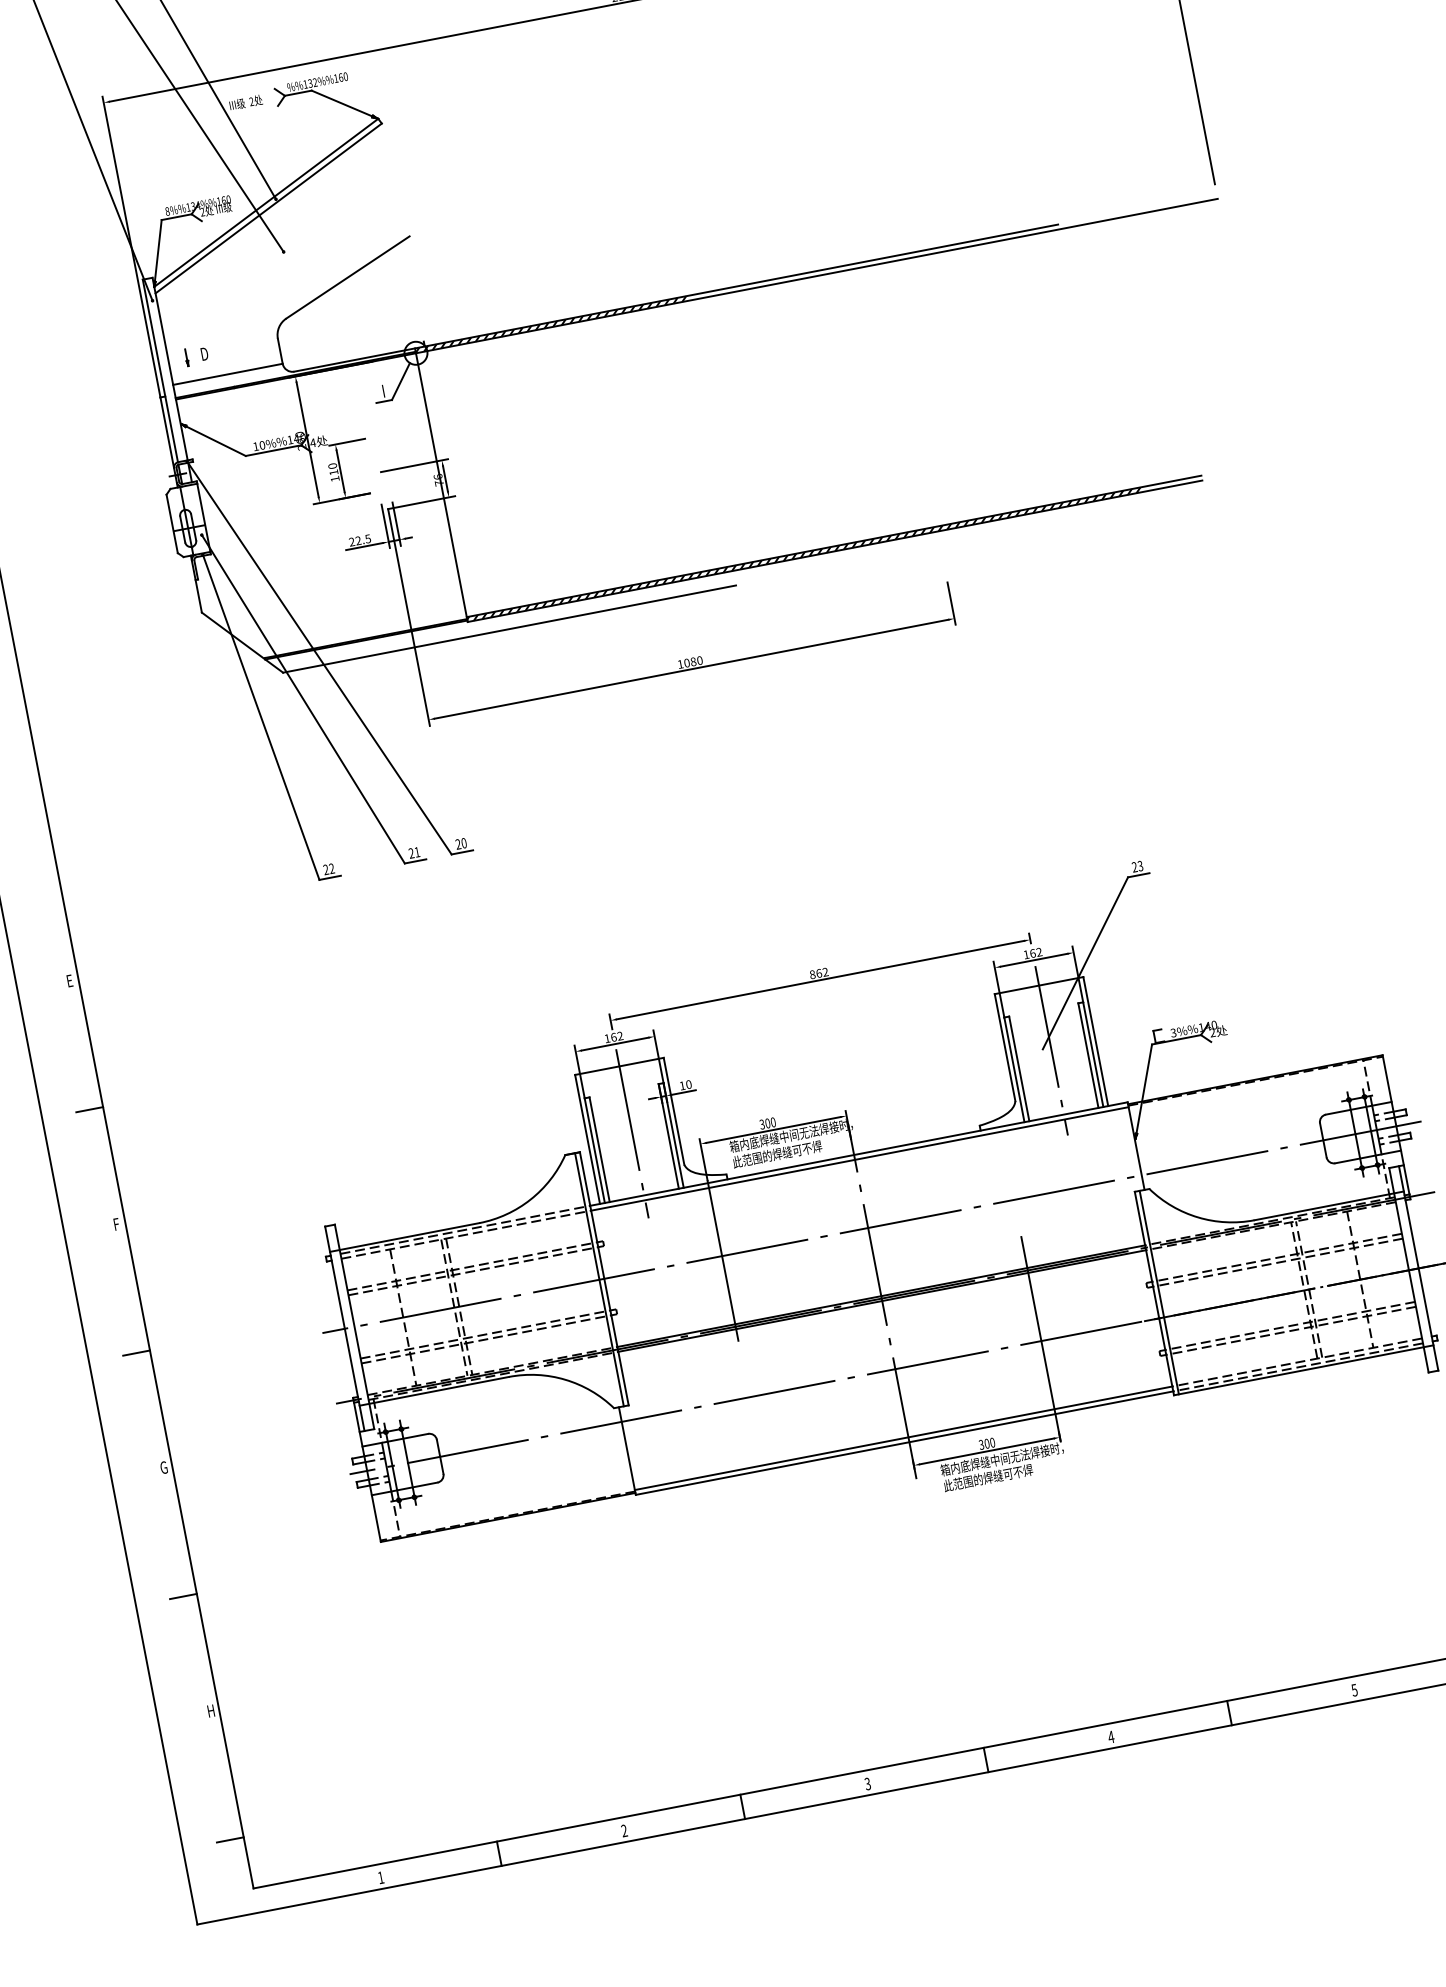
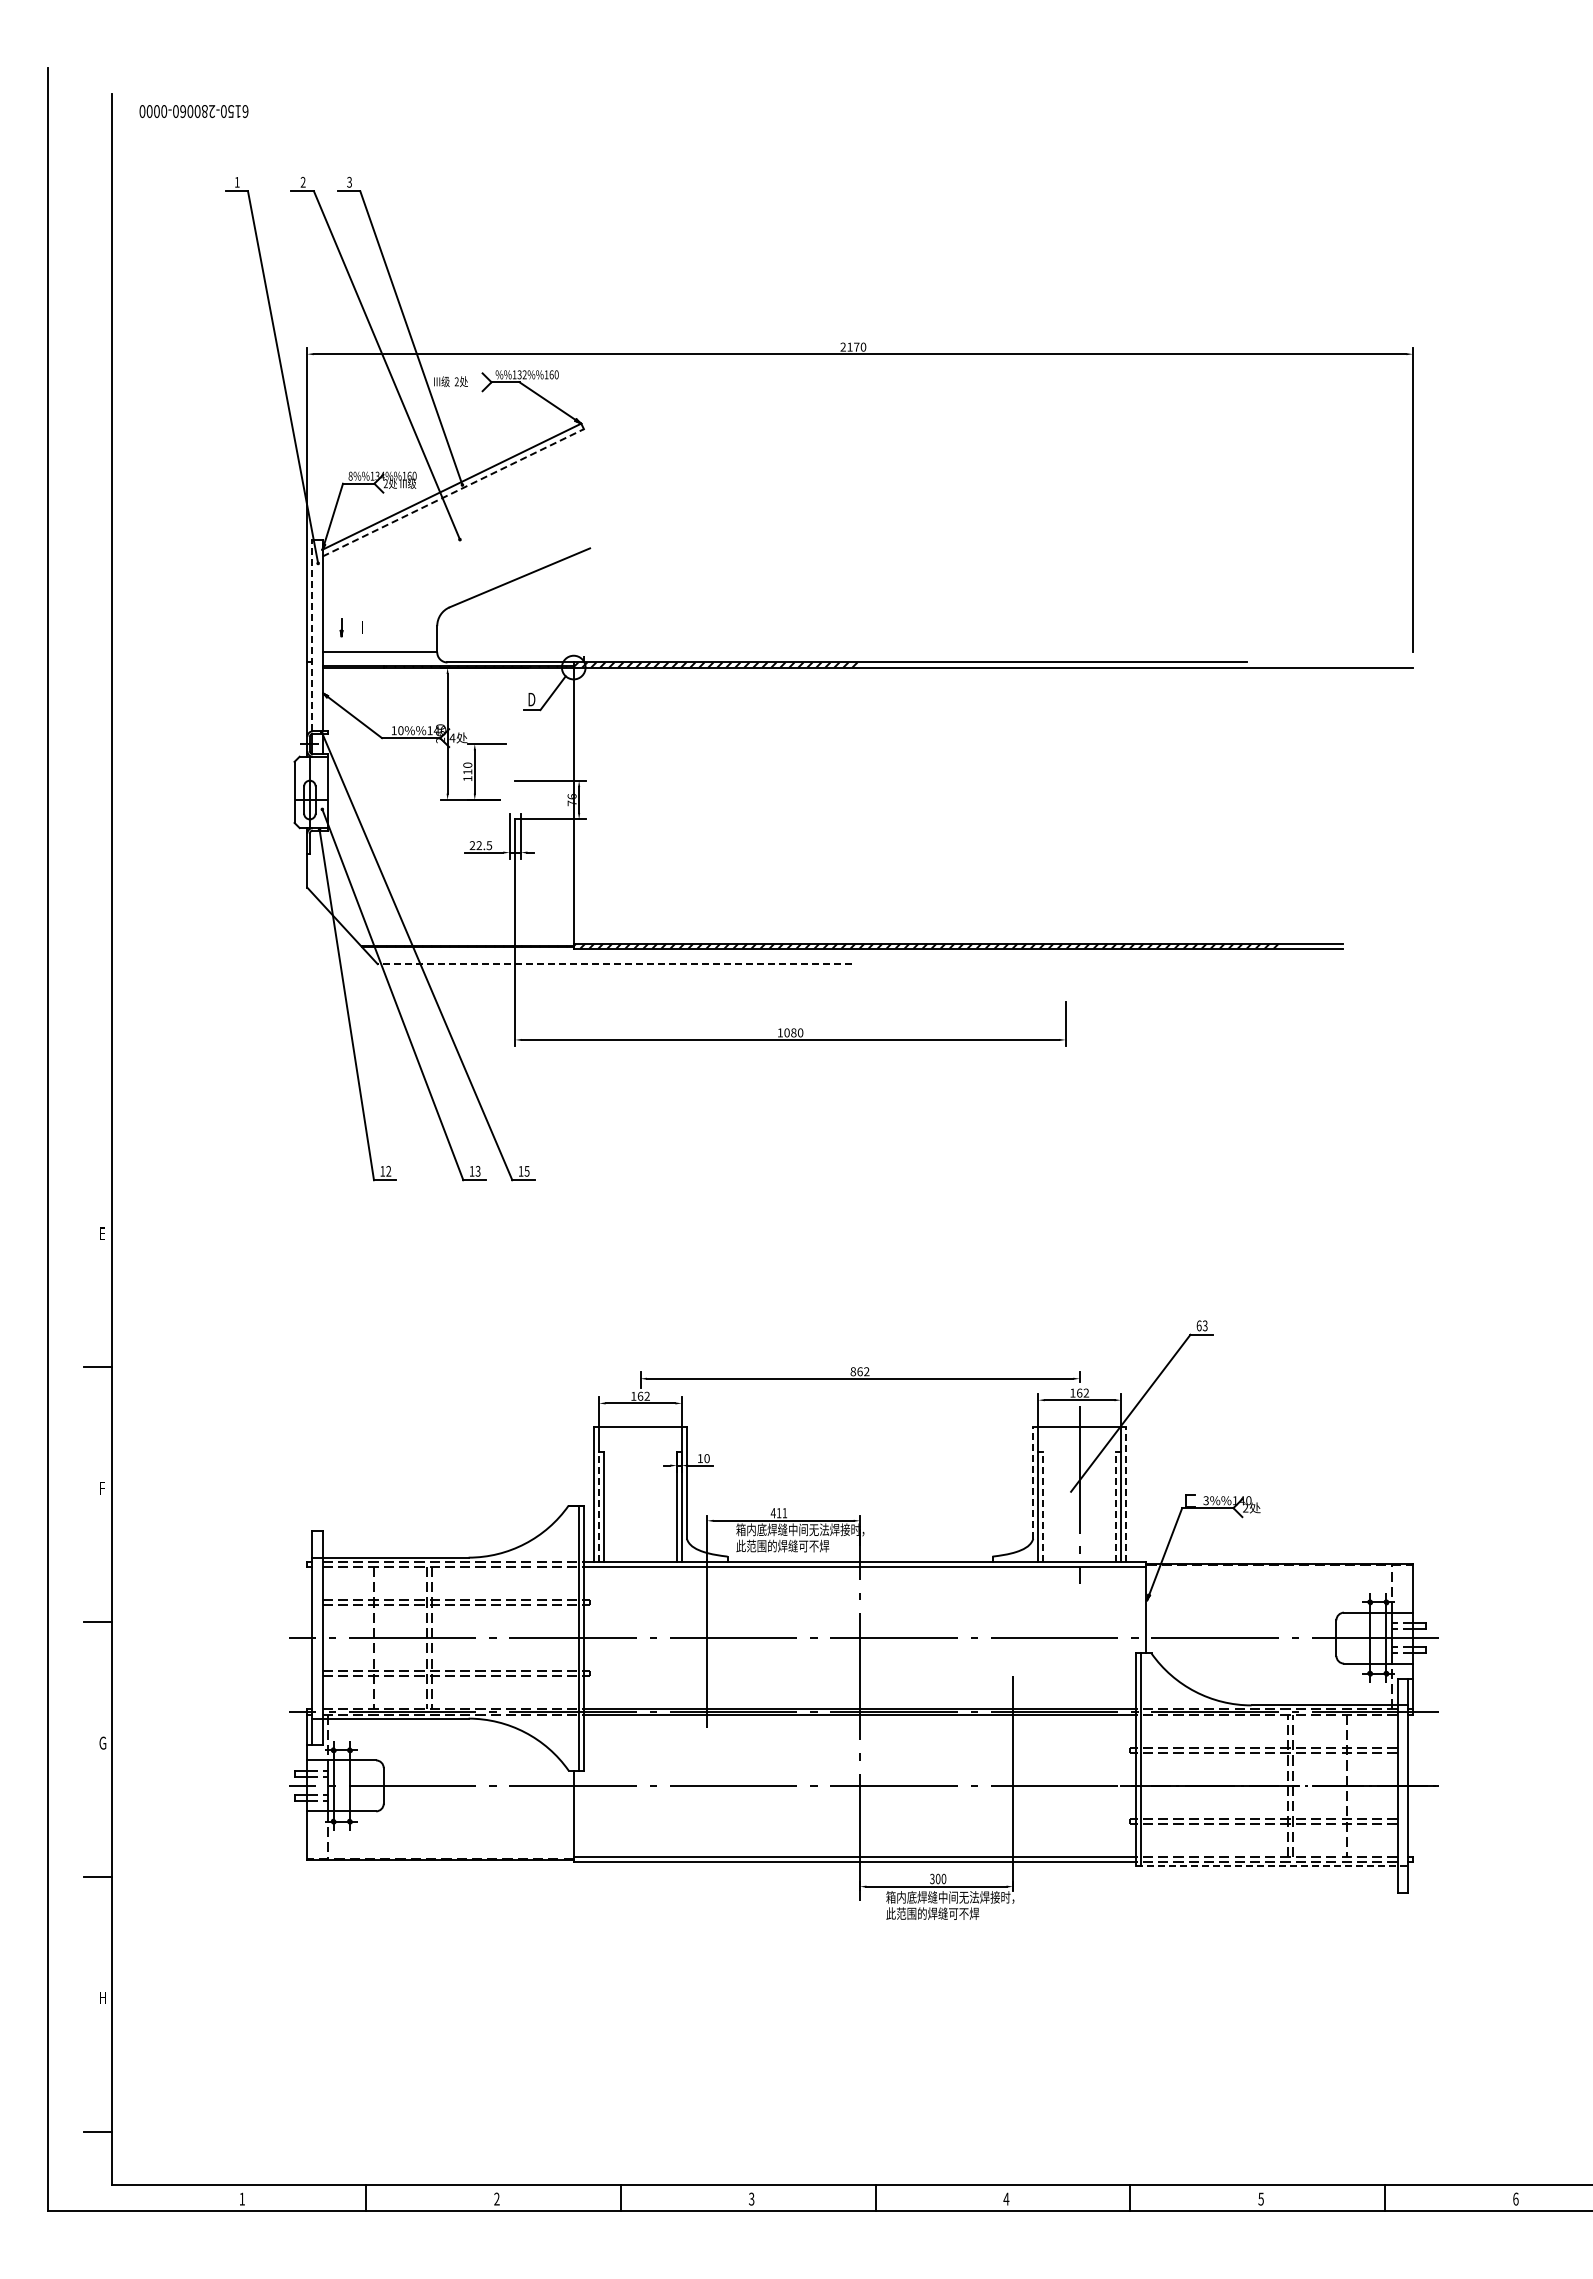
line: (268, 208) -> (453, 492), solid -> dashed
text: (204, 353) -> (360, 626), D -> Ⅰ
line: (160, 370) -> (312, 635), solid -> dashed
text: (381, 391) -> (531, 699), Ⅰ -> D
line: (509, 629) -> (614, 964), solid -> dashed
text: (460, 843) -> (523, 1170), 20 -> 15
text: (413, 852) -> (474, 1170), 21 -> 13
text: (1134, 867) -> (1198, 1325), 23 -> 63
text: (325, 869) -> (382, 1170), 22 -> 12
line: (1096, 1041) -> (1126, 1494), solid -> dashed
line: (1005, 1047) -> (1033, 1482), solid -> dashed
line: (1088, 1055) -> (1115, 1506), solid -> dashed
line: (1019, 1068) -> (1043, 1506), solid -> dashed
text: (767, 1123) -> (778, 1513), 300 -> 411
line: (632, 1133) -> (640, 1496), removed
line: (594, 1150) -> (599, 1506), solid -> dashed
line: (1303, 1370) -> (1271, 1866), solid -> dashed

